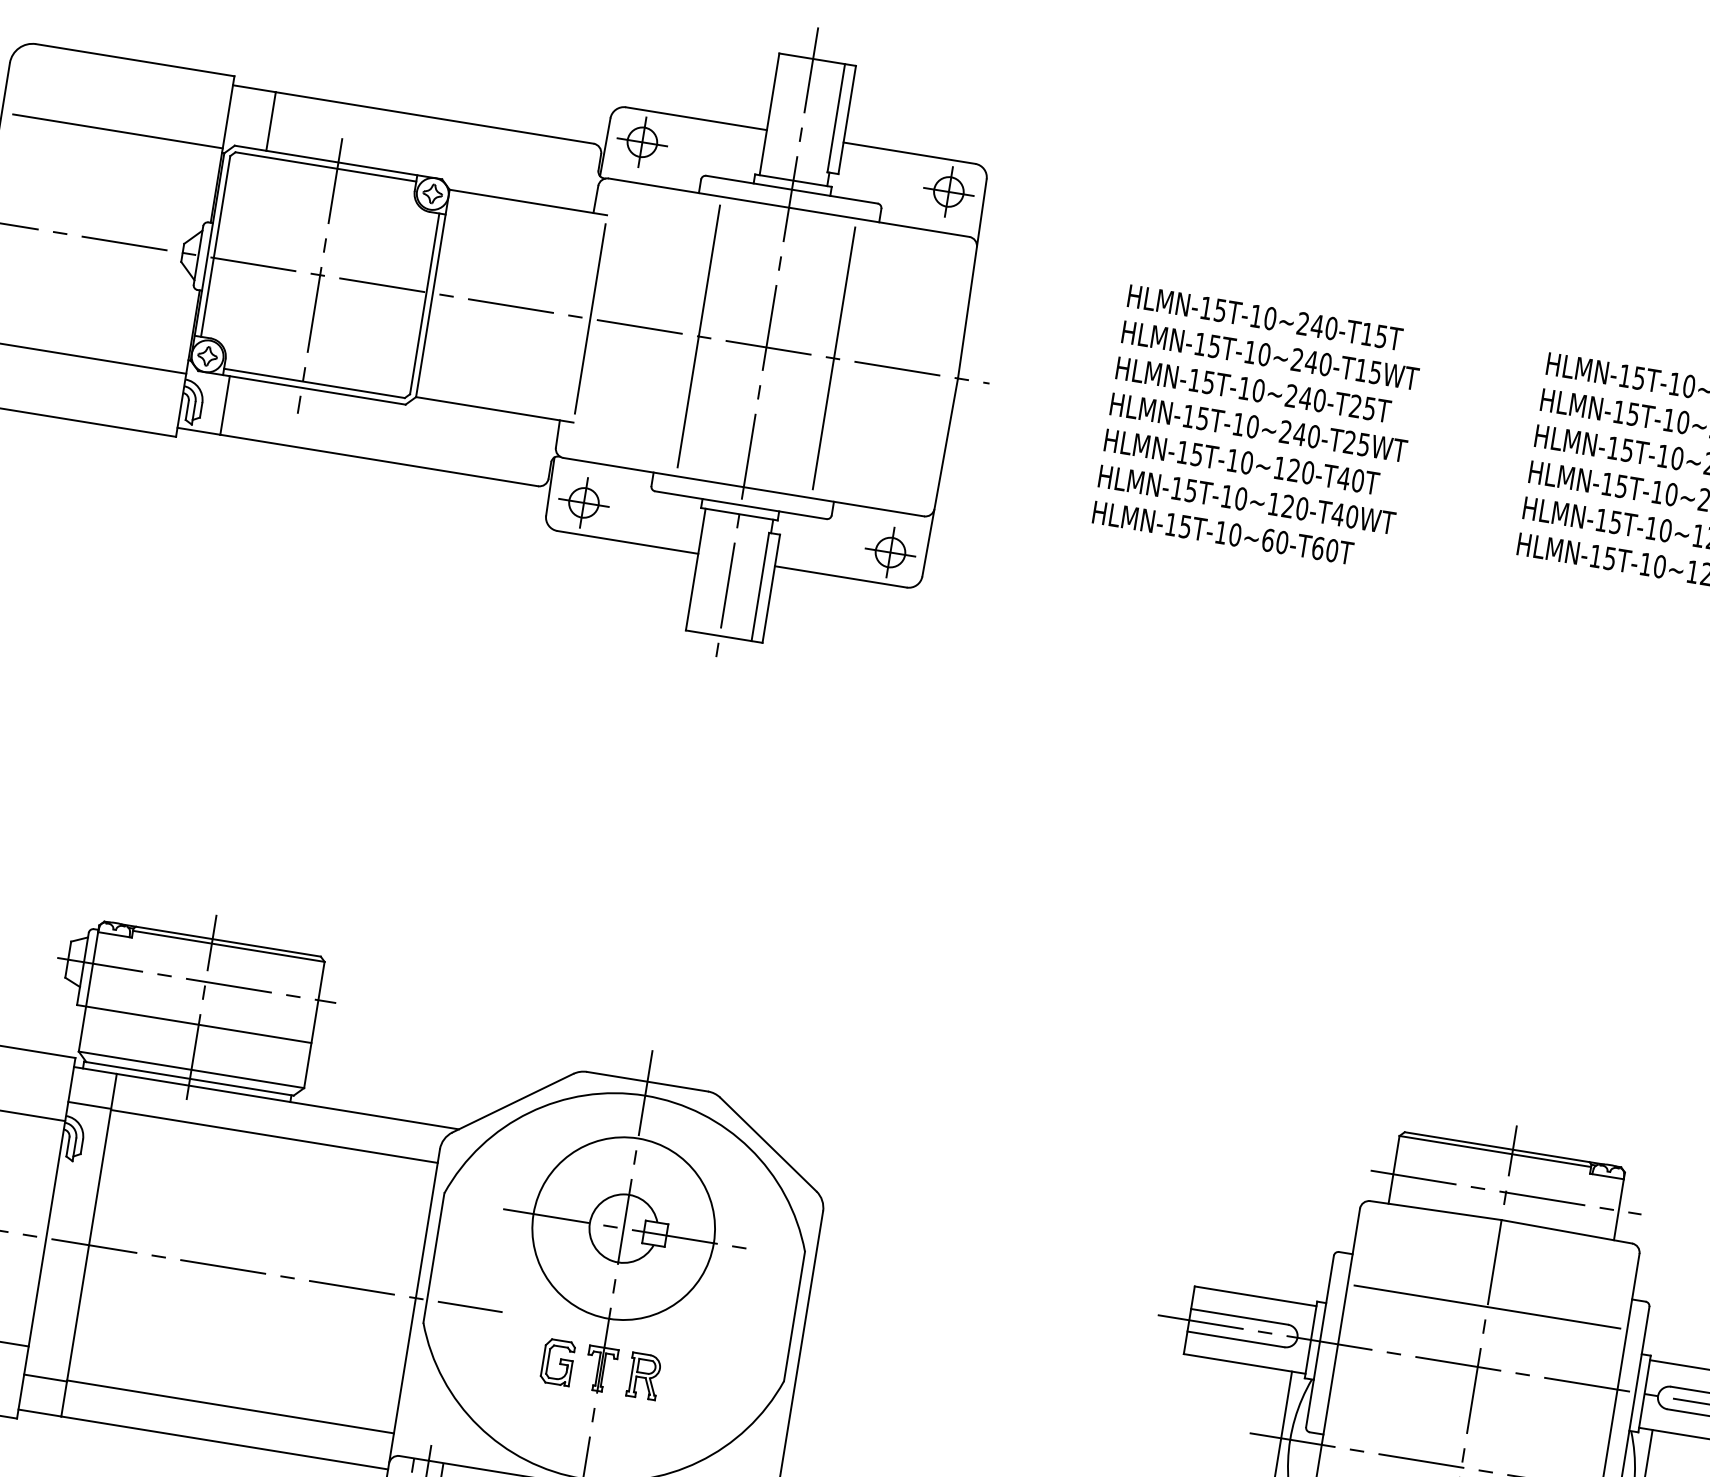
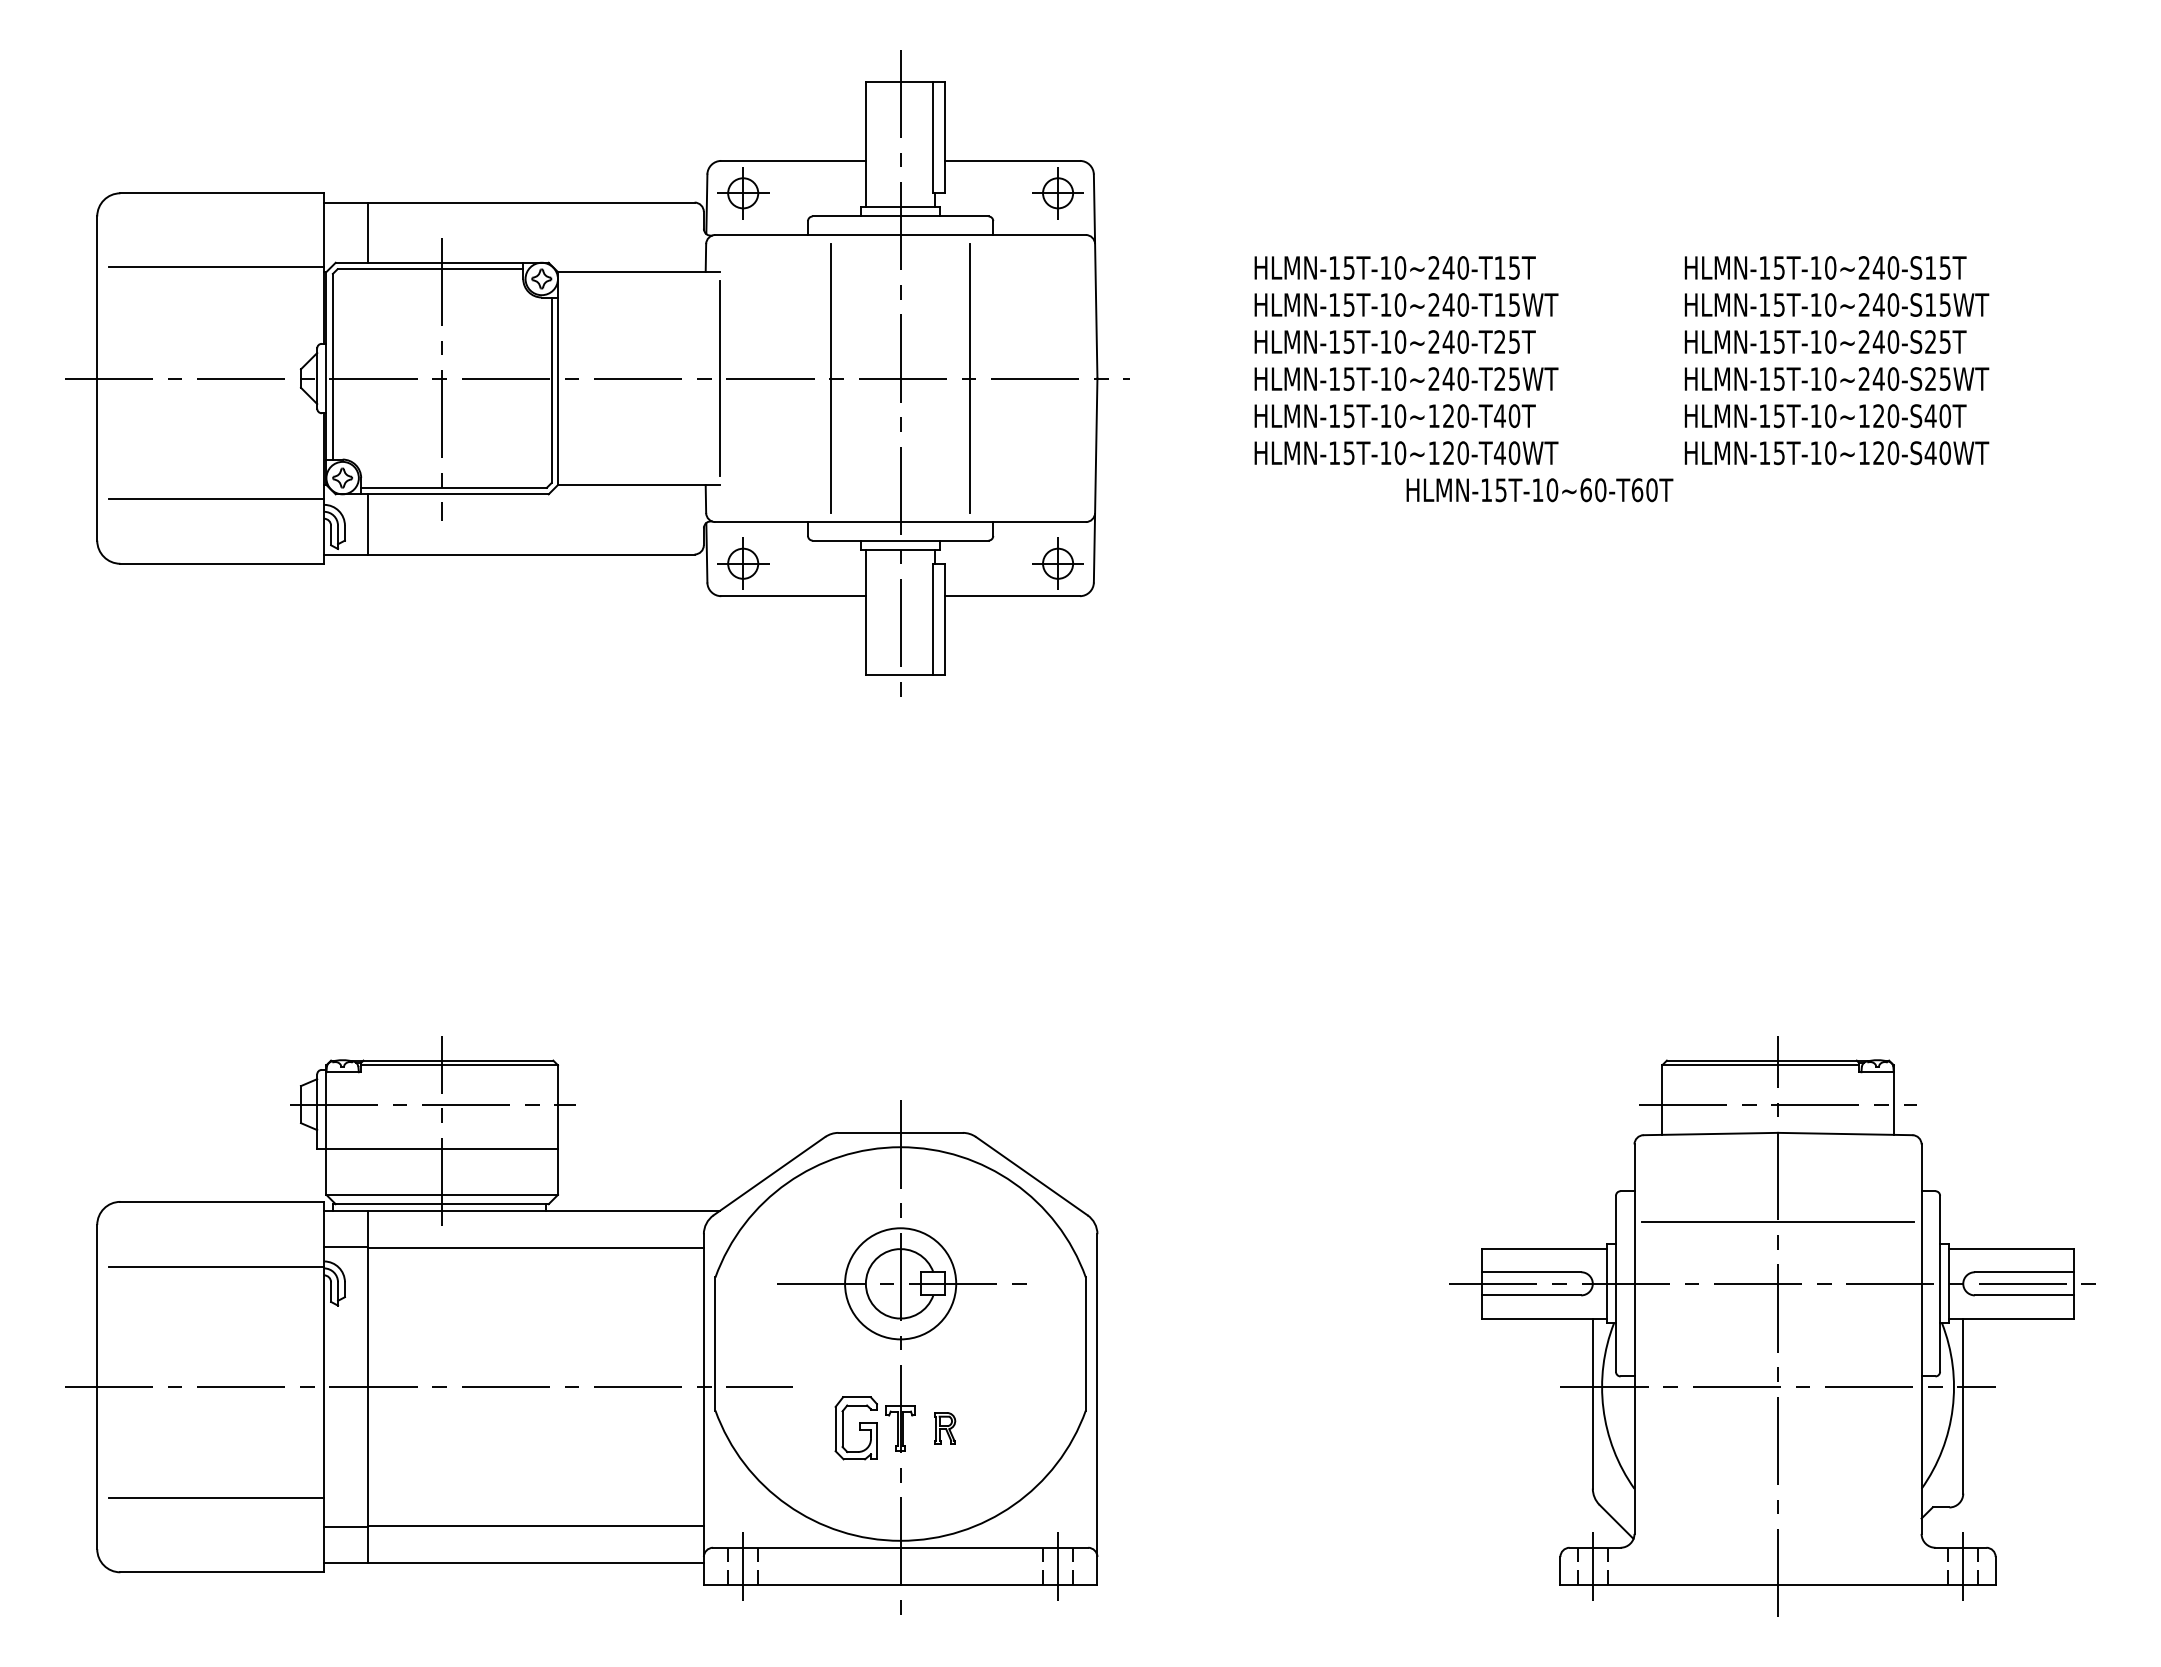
text: (1222, 533) -> (1539, 490), moved
circle: (623, 1228) -> (900, 1283), size x0.6
part: (557, 1362) -> (856, 1428), size x1.4
part: (643, 1376) -> (944, 1428), size x0.7

